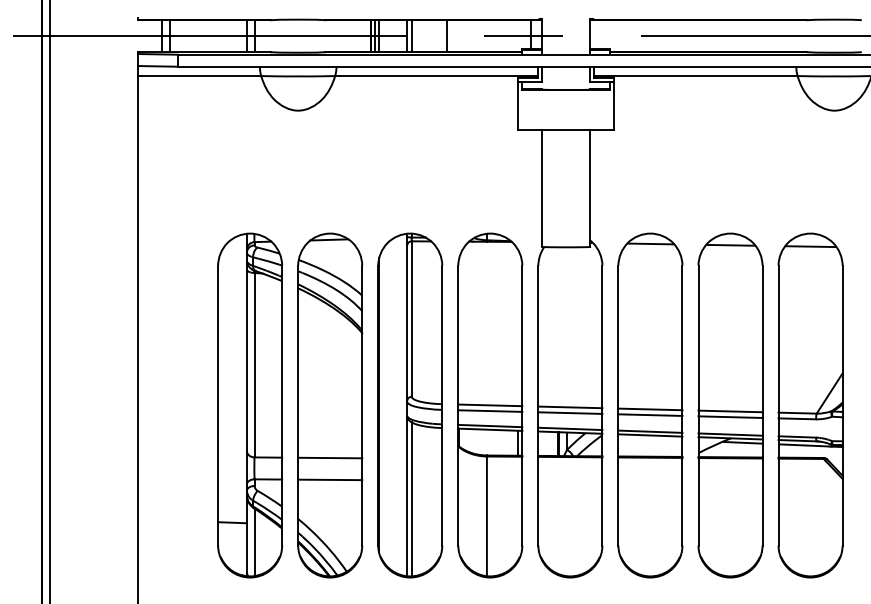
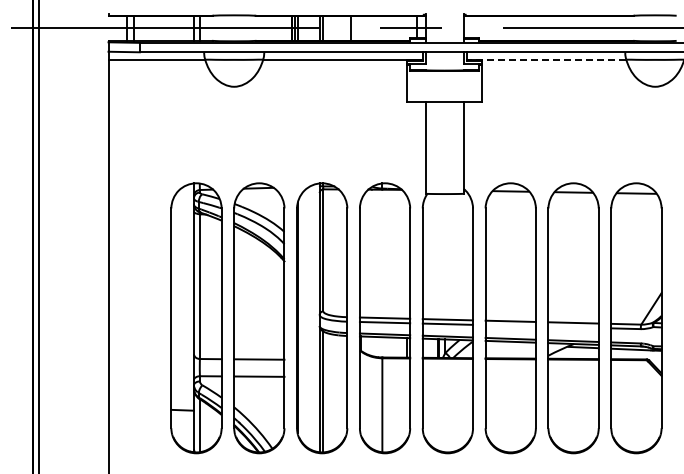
line: (695, 75) -> (546, 59), solid -> dashed
line: (650, 414) -> (510, 325), removed
line: (730, 417) -> (573, 327), removed

